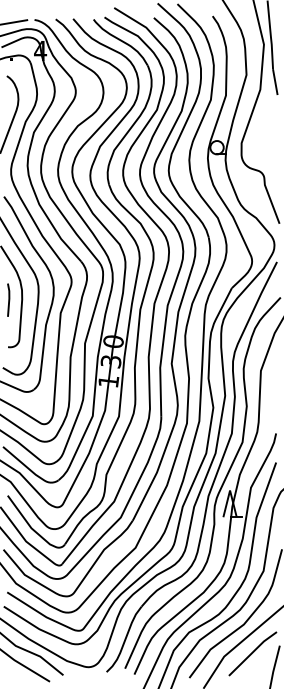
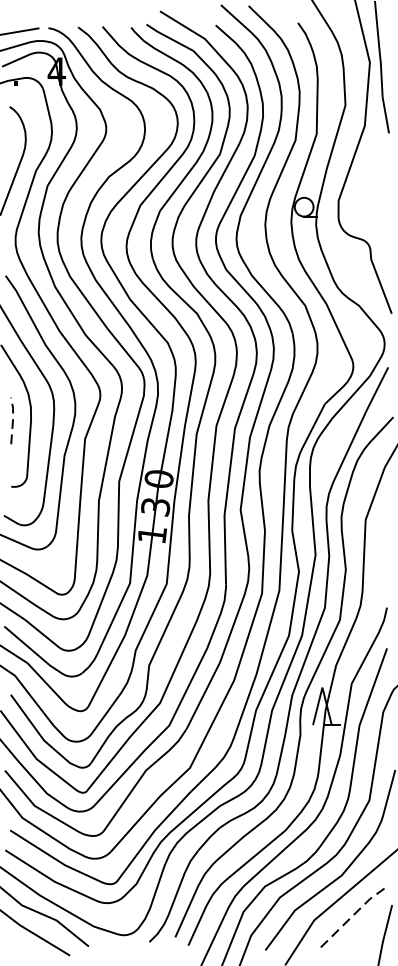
line: (9, 298) -> (13, 418), solid -> dashed
line: (252, 652) -> (353, 914), solid -> dashed

